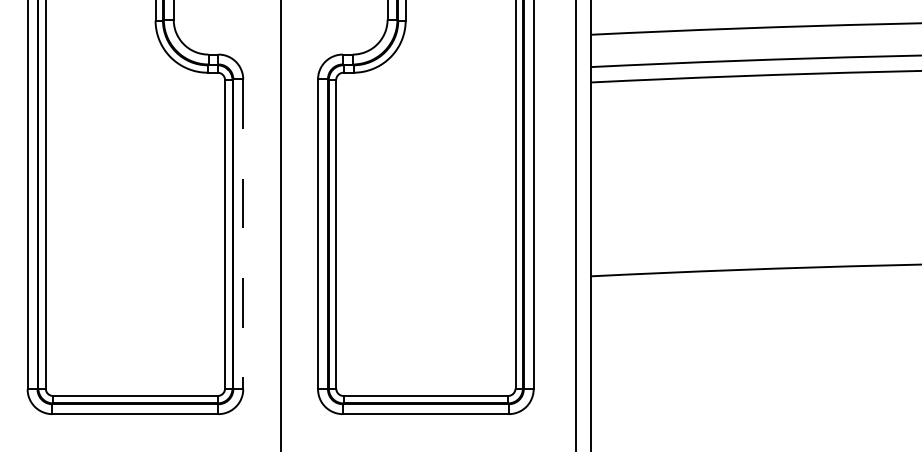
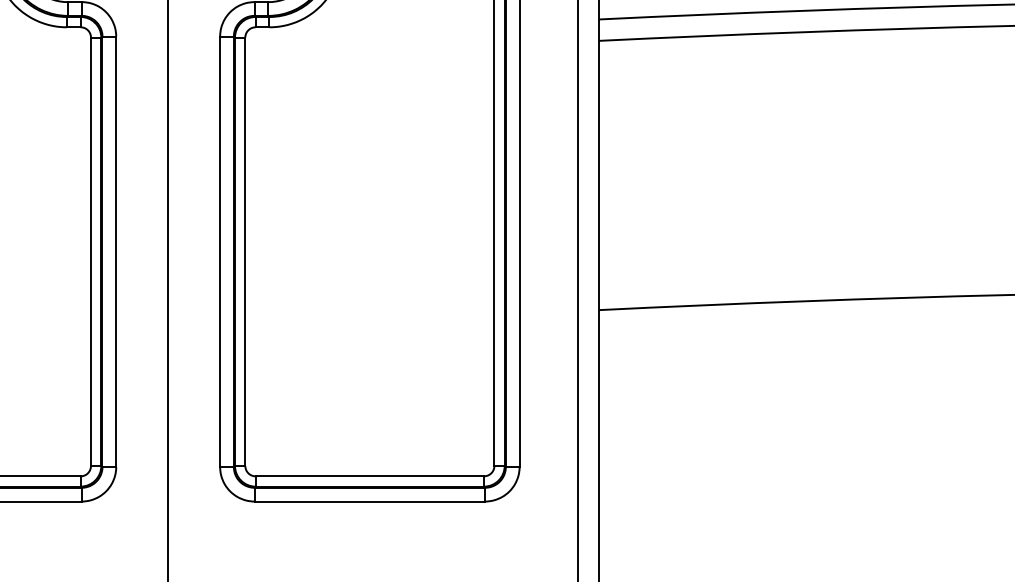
line: (243, 234) -> (116, 252), dashed -> solid

